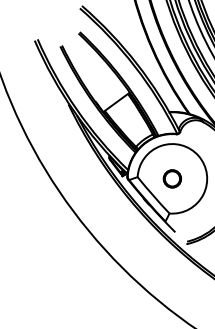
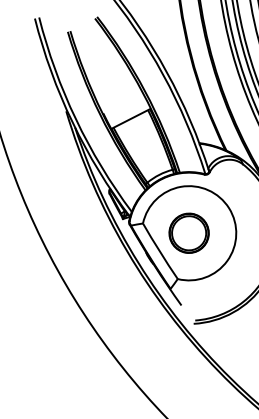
part: (172, 178) -> (189, 232), size x1.67

